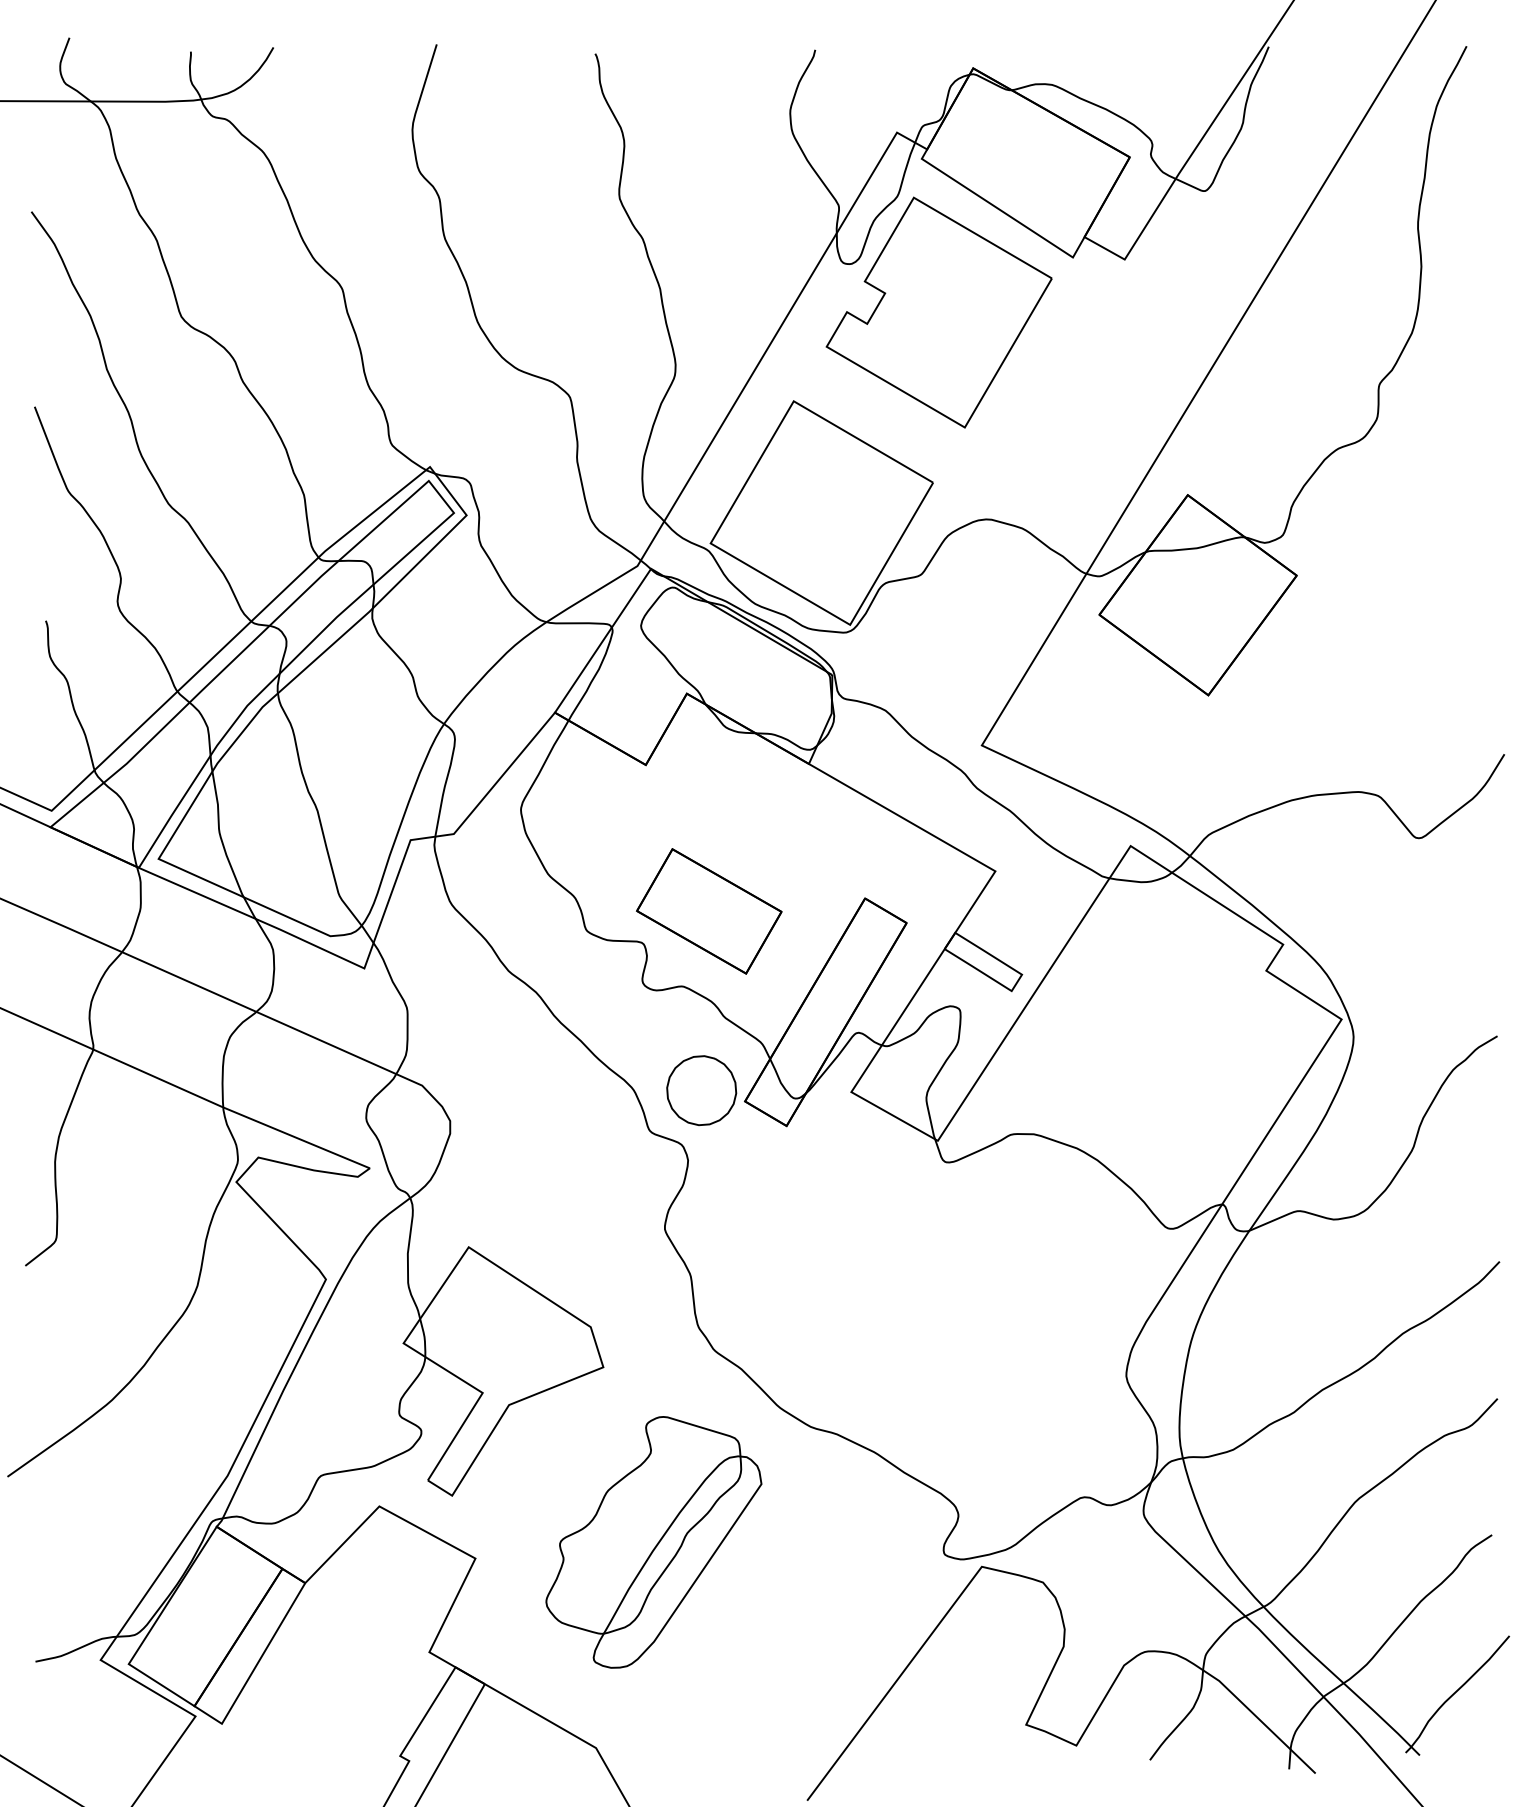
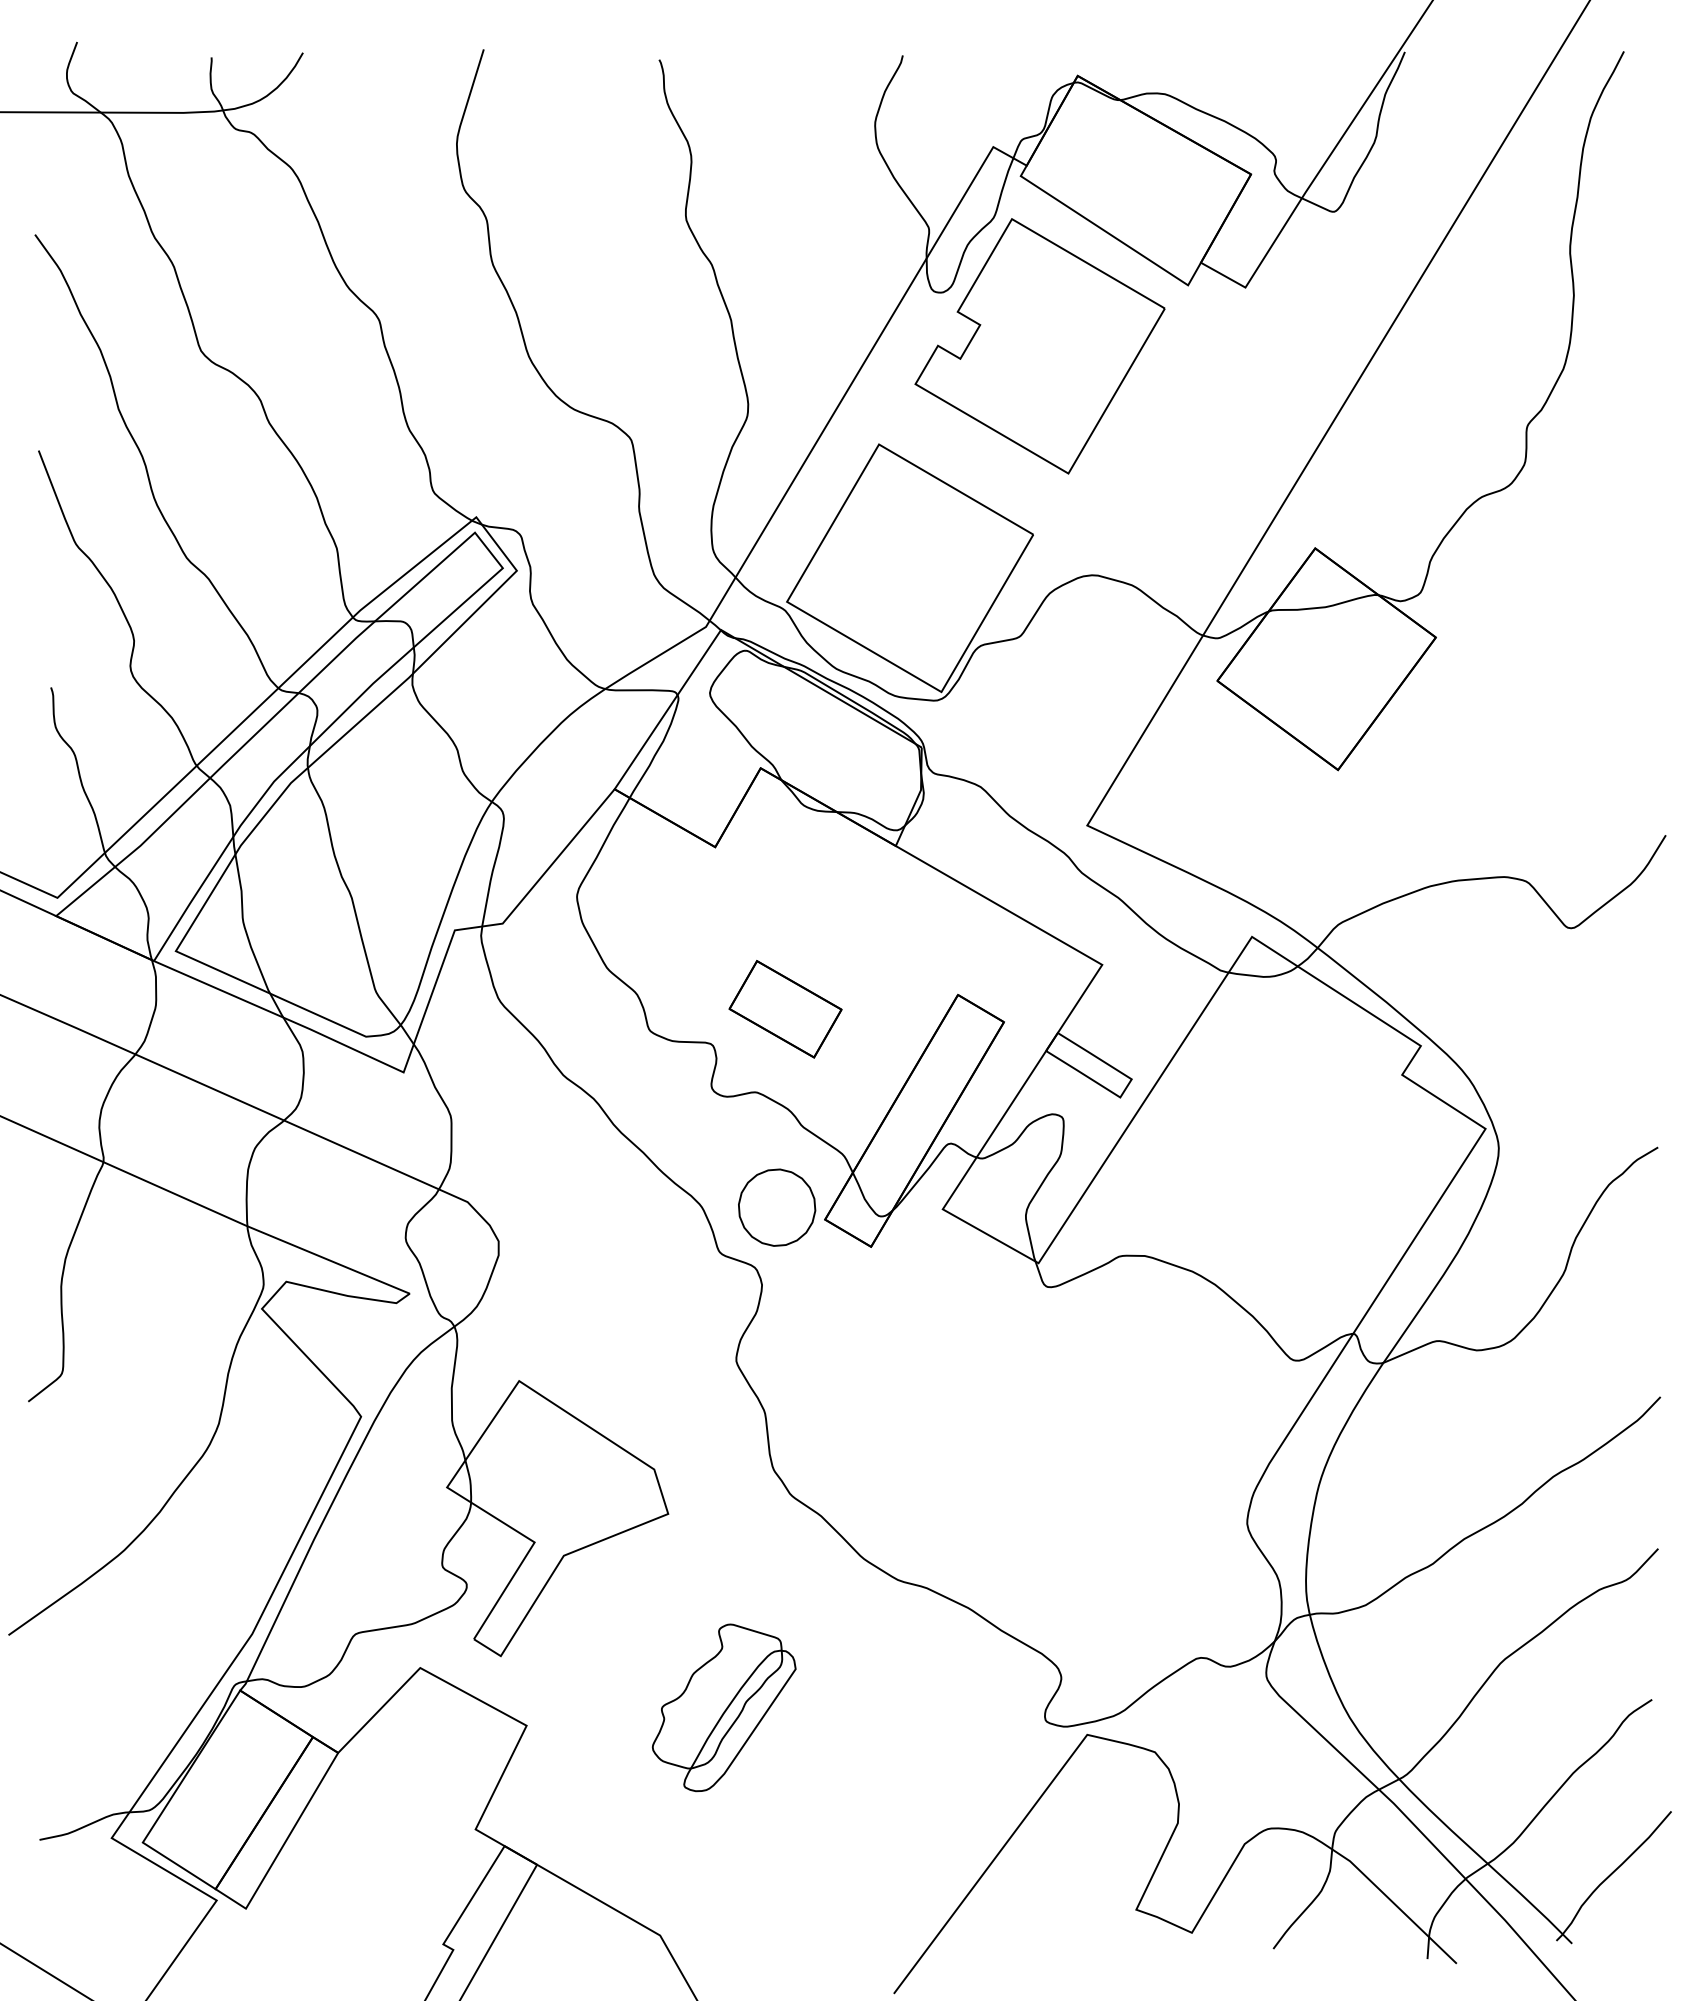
part: (709, 911) -> (785, 1009), size x0.7
part: (653, 1542) -> (723, 1707), size x0.6

